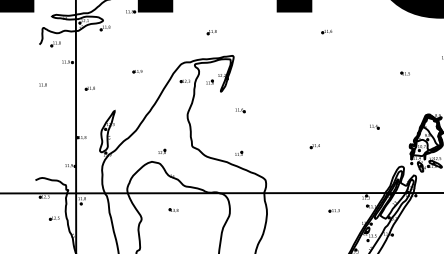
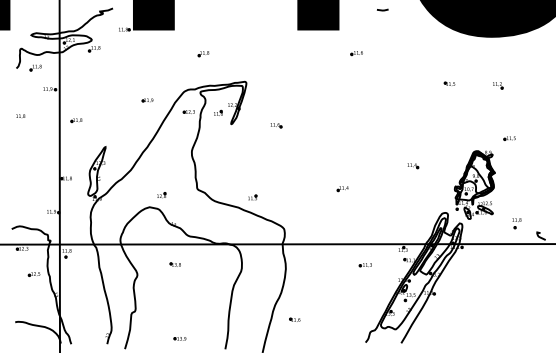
part: (211, 32) -> (203, 54), moved
part: (137, 71) -> (147, 100), moved
part: (405, 73) -> (449, 83), moved
part: (240, 110) -> (276, 125), moved

